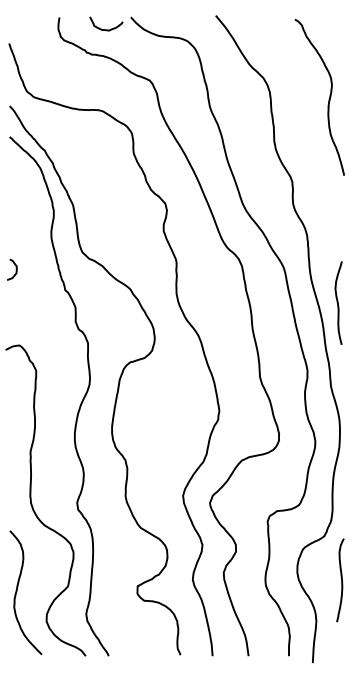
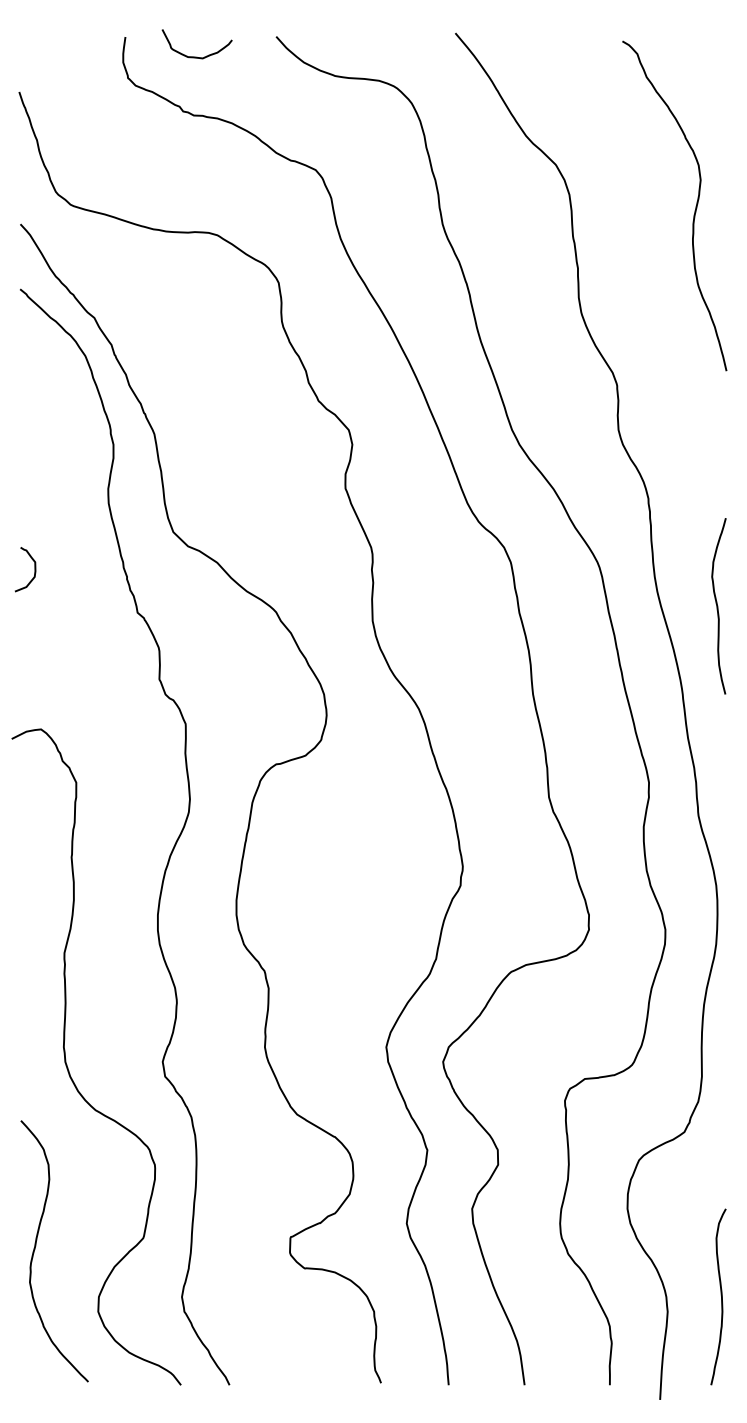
curve: (106, 29) -> (197, 56), moved
curve: (338, 302) -> (718, 604), moved
curve: (341, 580) -> (720, 1297), moved

